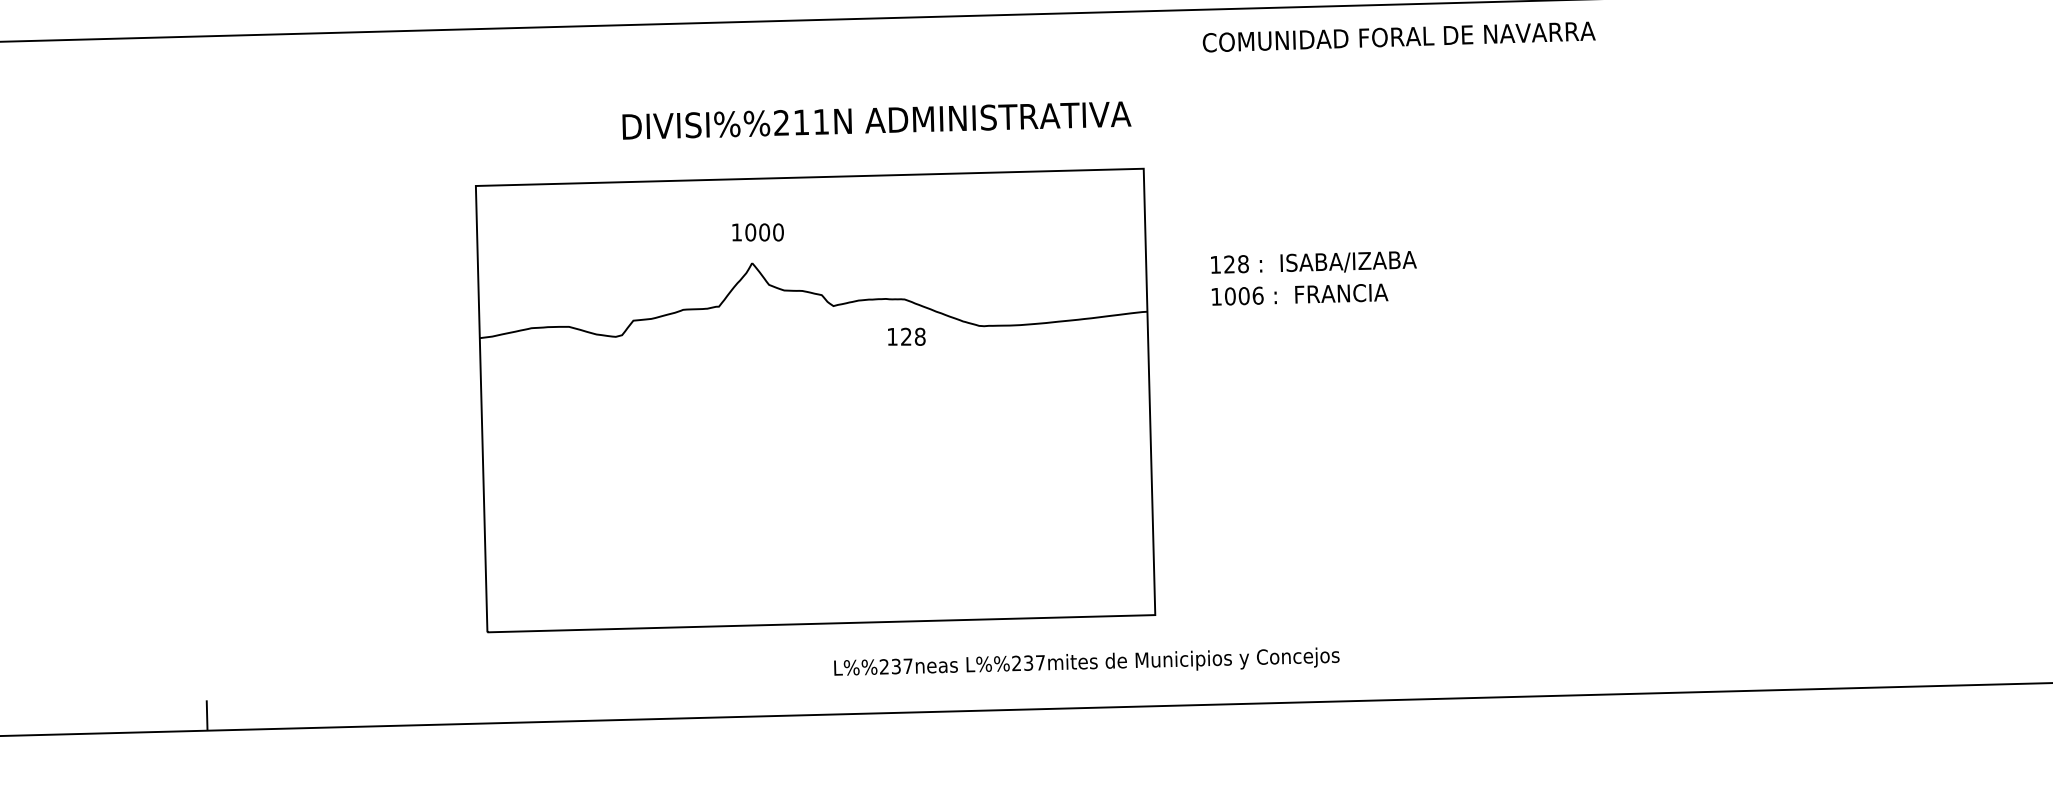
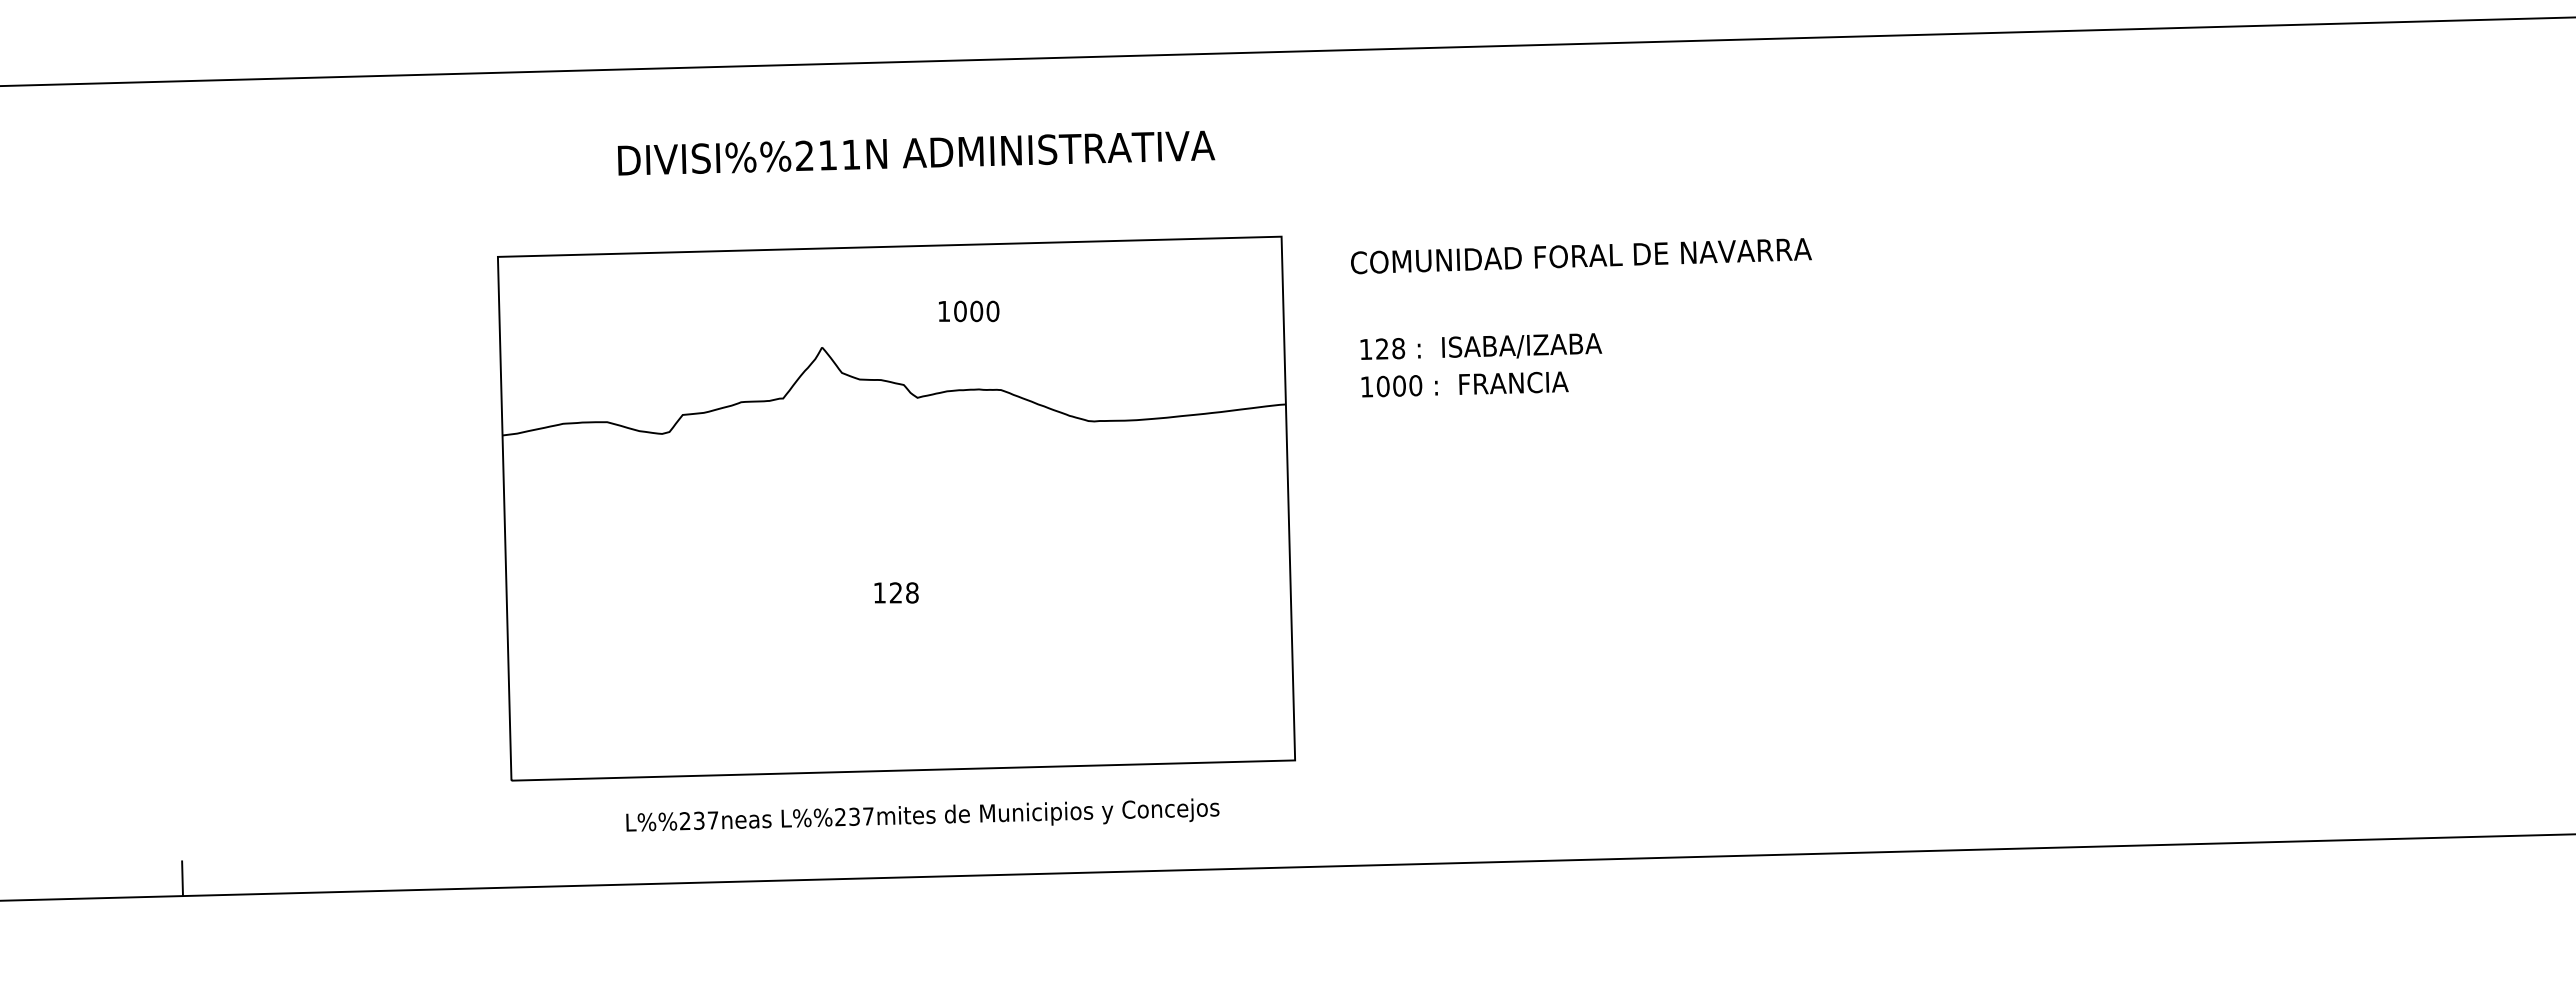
text: (1399, 37) -> (1581, 256), moved
text: (876, 120) -> (916, 152), moved
text: (758, 232) -> (969, 311), moved
text: (1257, 295) -> (1415, 385), 1006 -> 1000
text: (906, 336) -> (896, 592), moved
text: (1086, 661) -> (922, 814), moved

